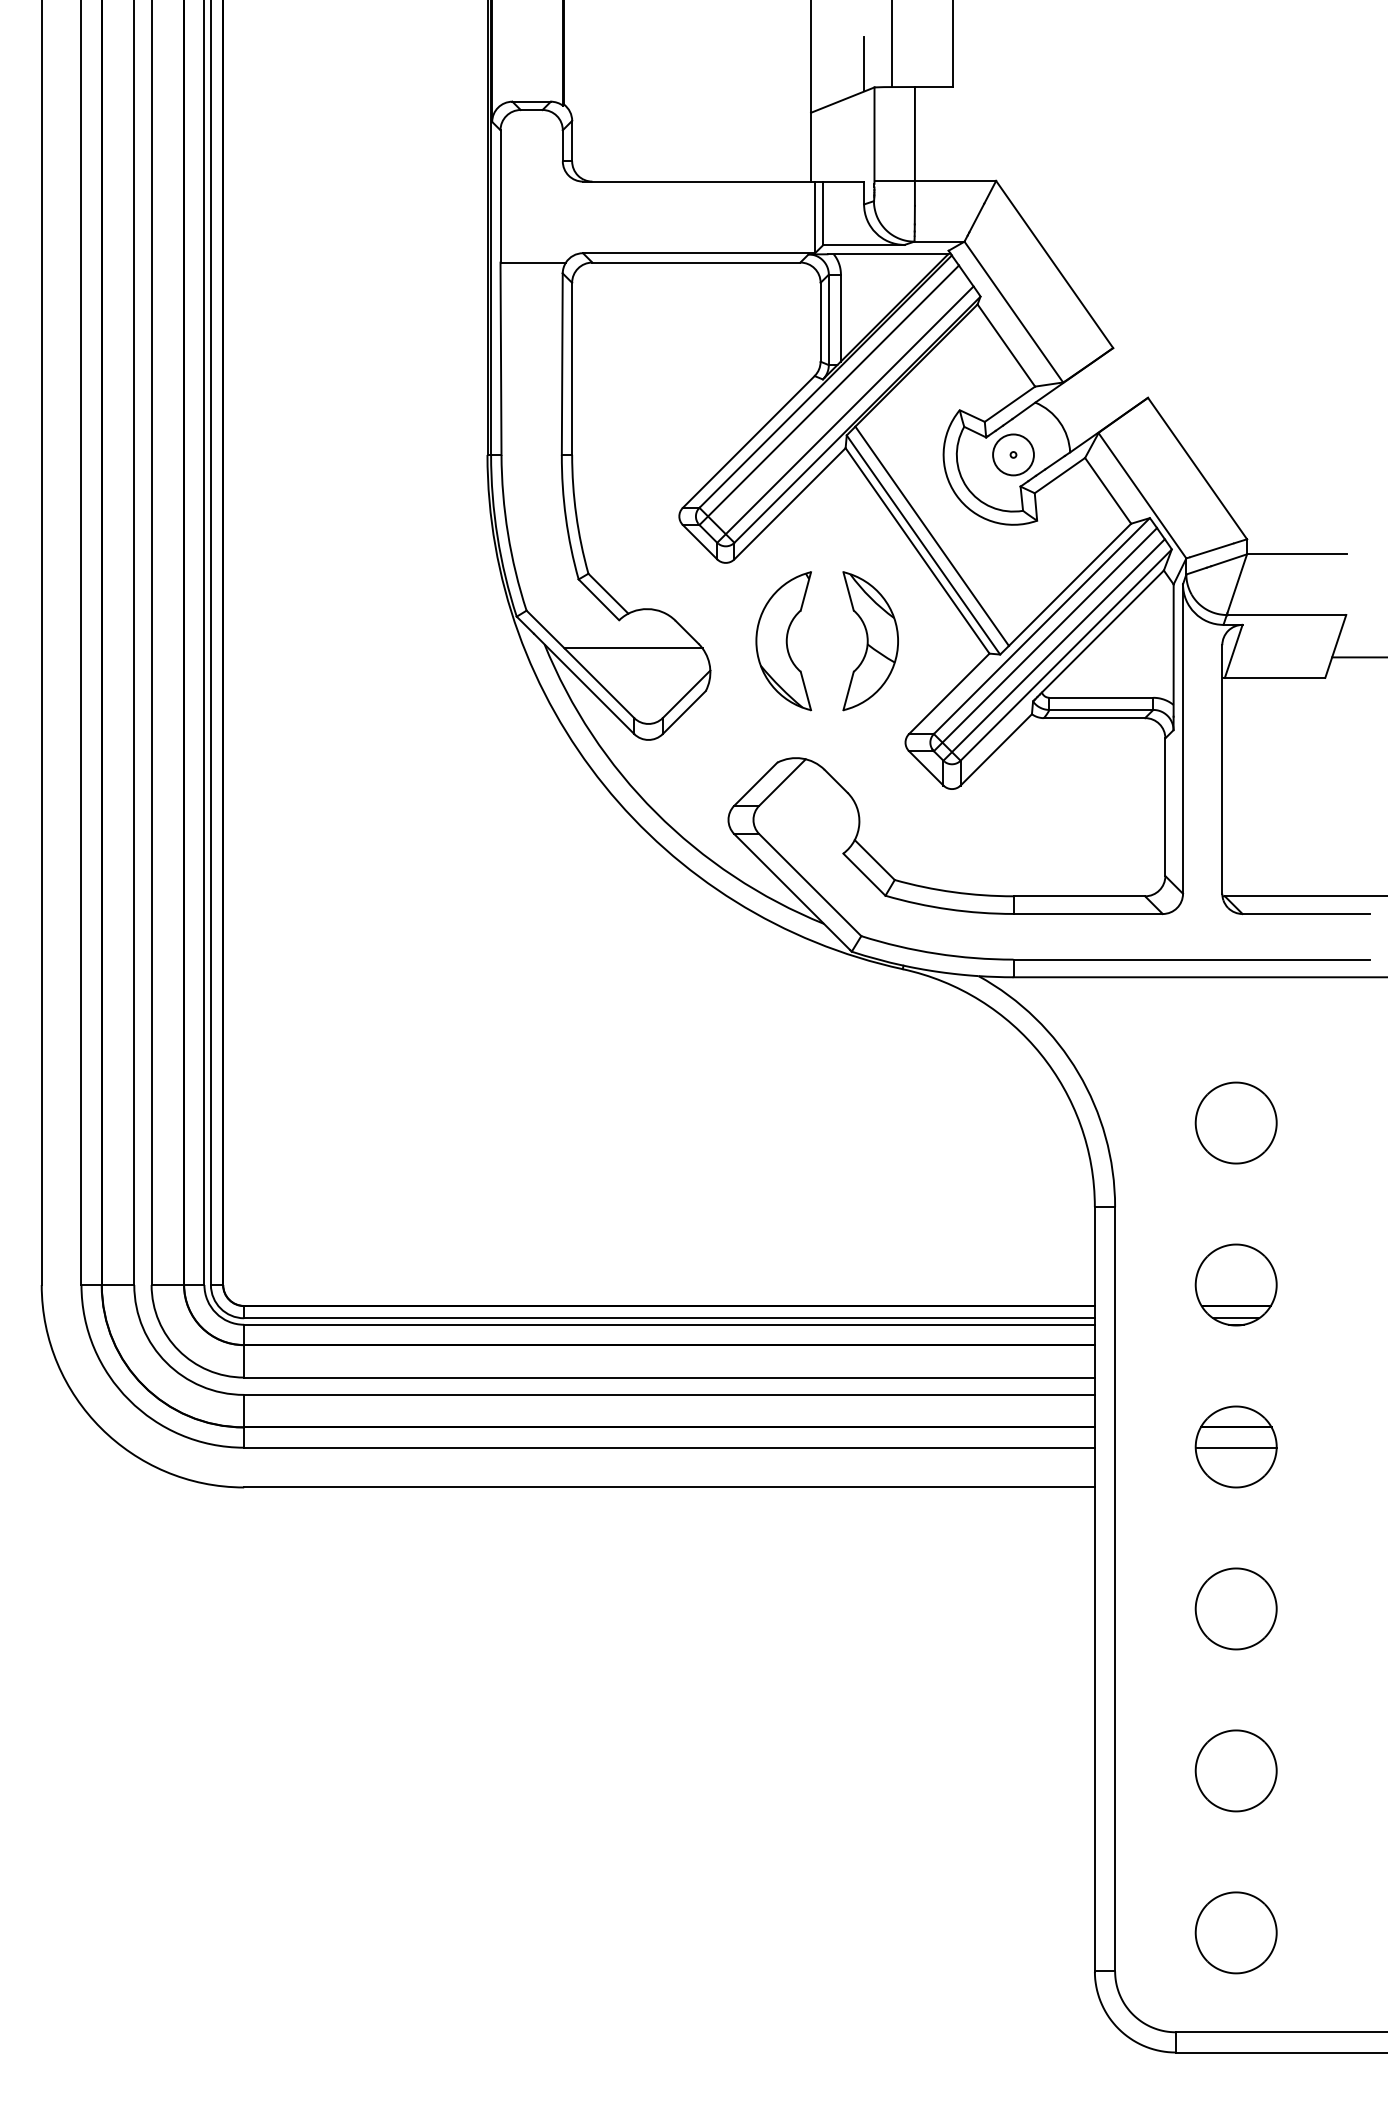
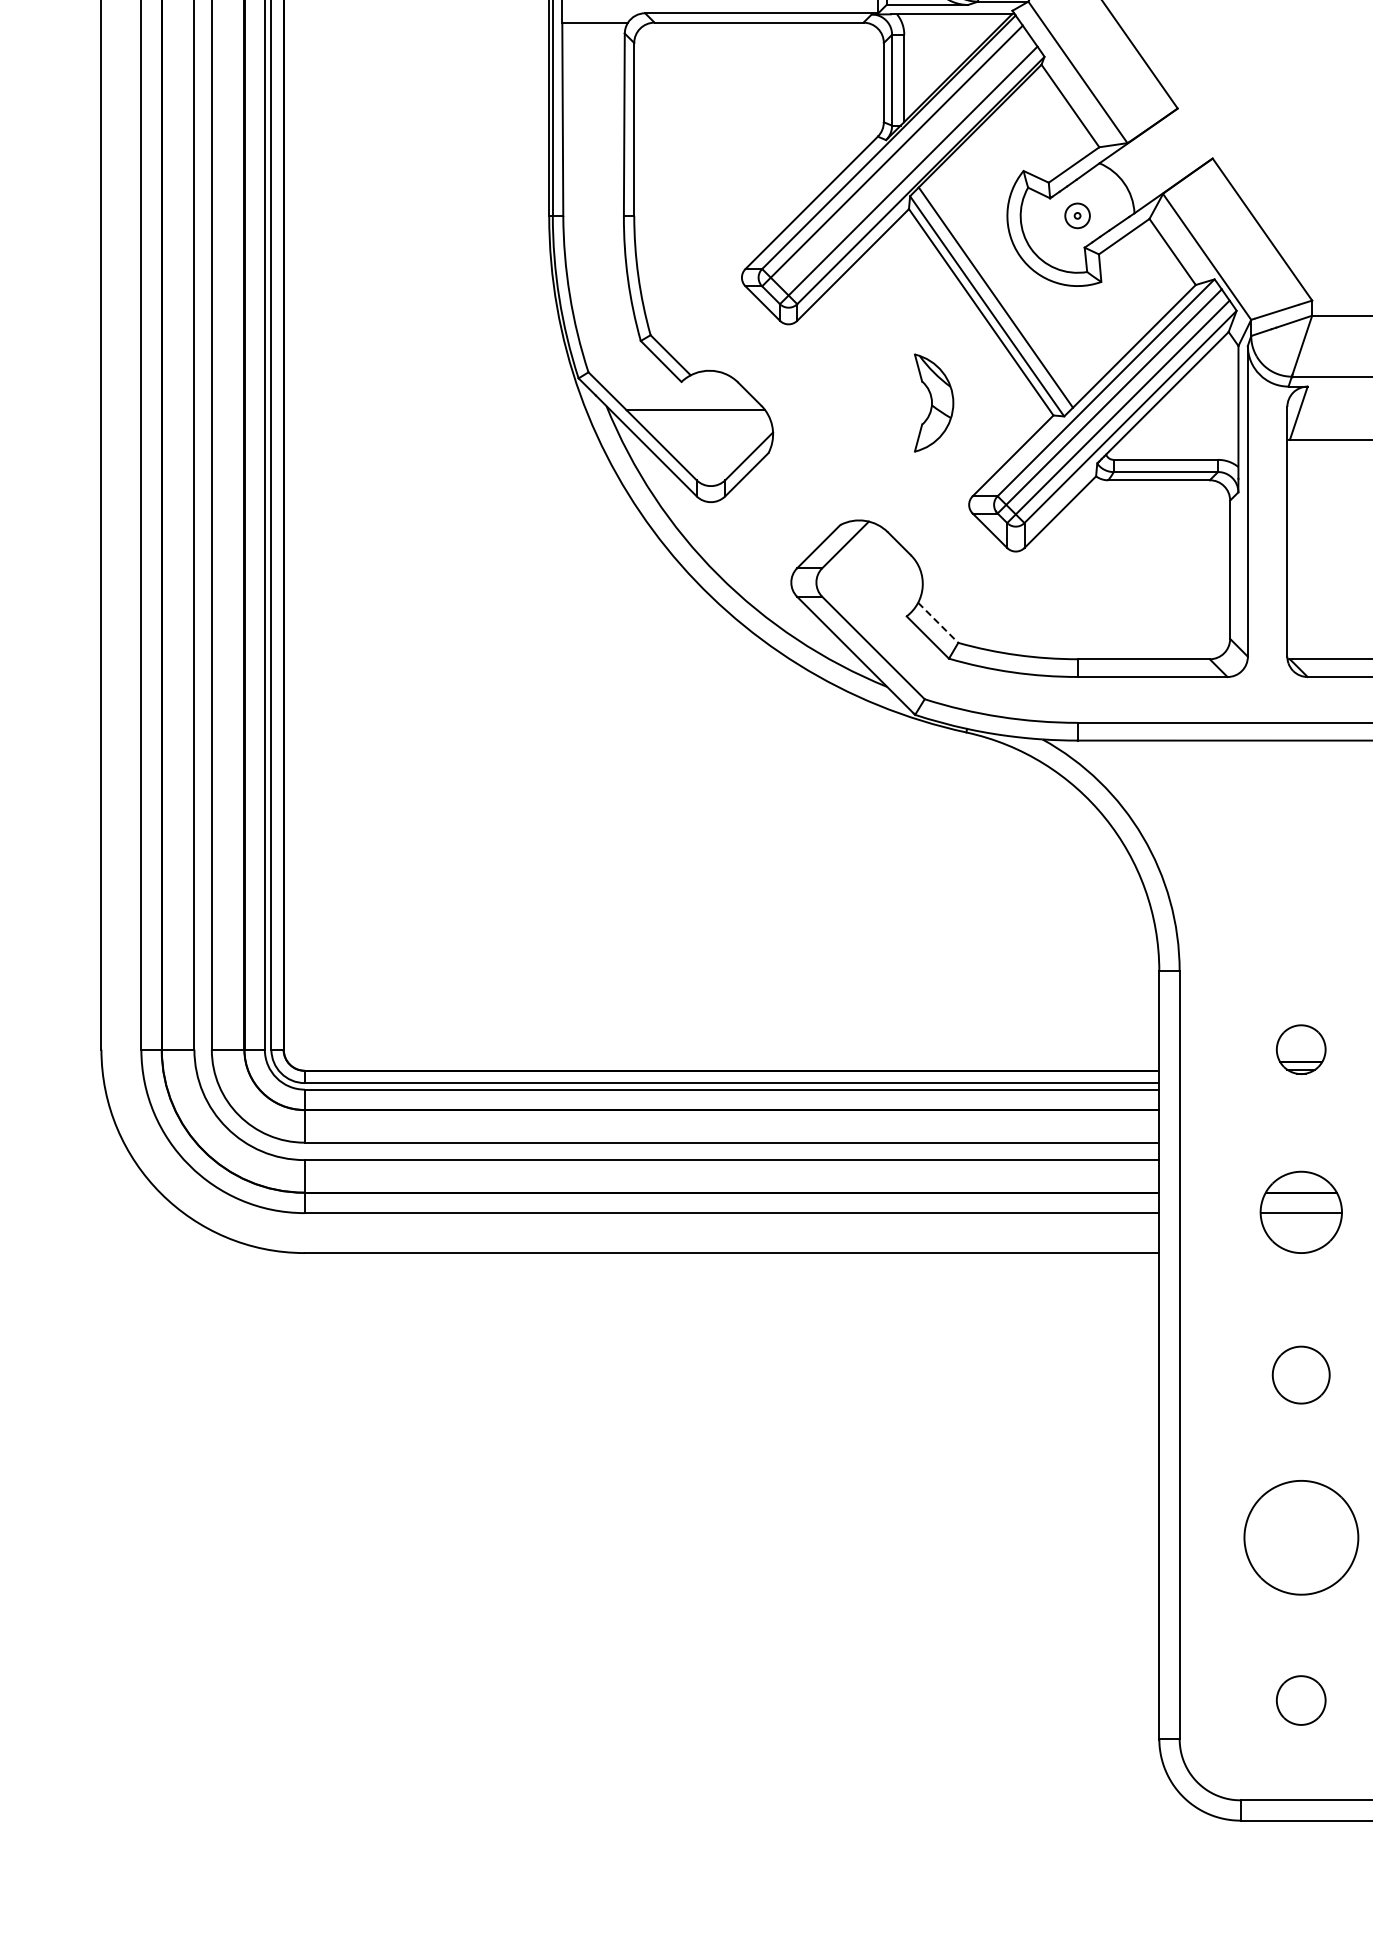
circle: (1013, 454) -> (1077, 215), size x0.6
part: (783, 641) -> (846, 403), removed
part: (870, 641) -> (933, 403), size x0.7
line: (875, 860) -> (938, 623), solid -> dashed
part: (1235, 1122) -> (1300, 886), removed
part: (1235, 1284) -> (1300, 1049), size x0.6
part: (1235, 1608) -> (1300, 1374), size x0.7
part: (1235, 1770) -> (1300, 1537), size x1.4
part: (1235, 1932) -> (1300, 1700), size x0.6

